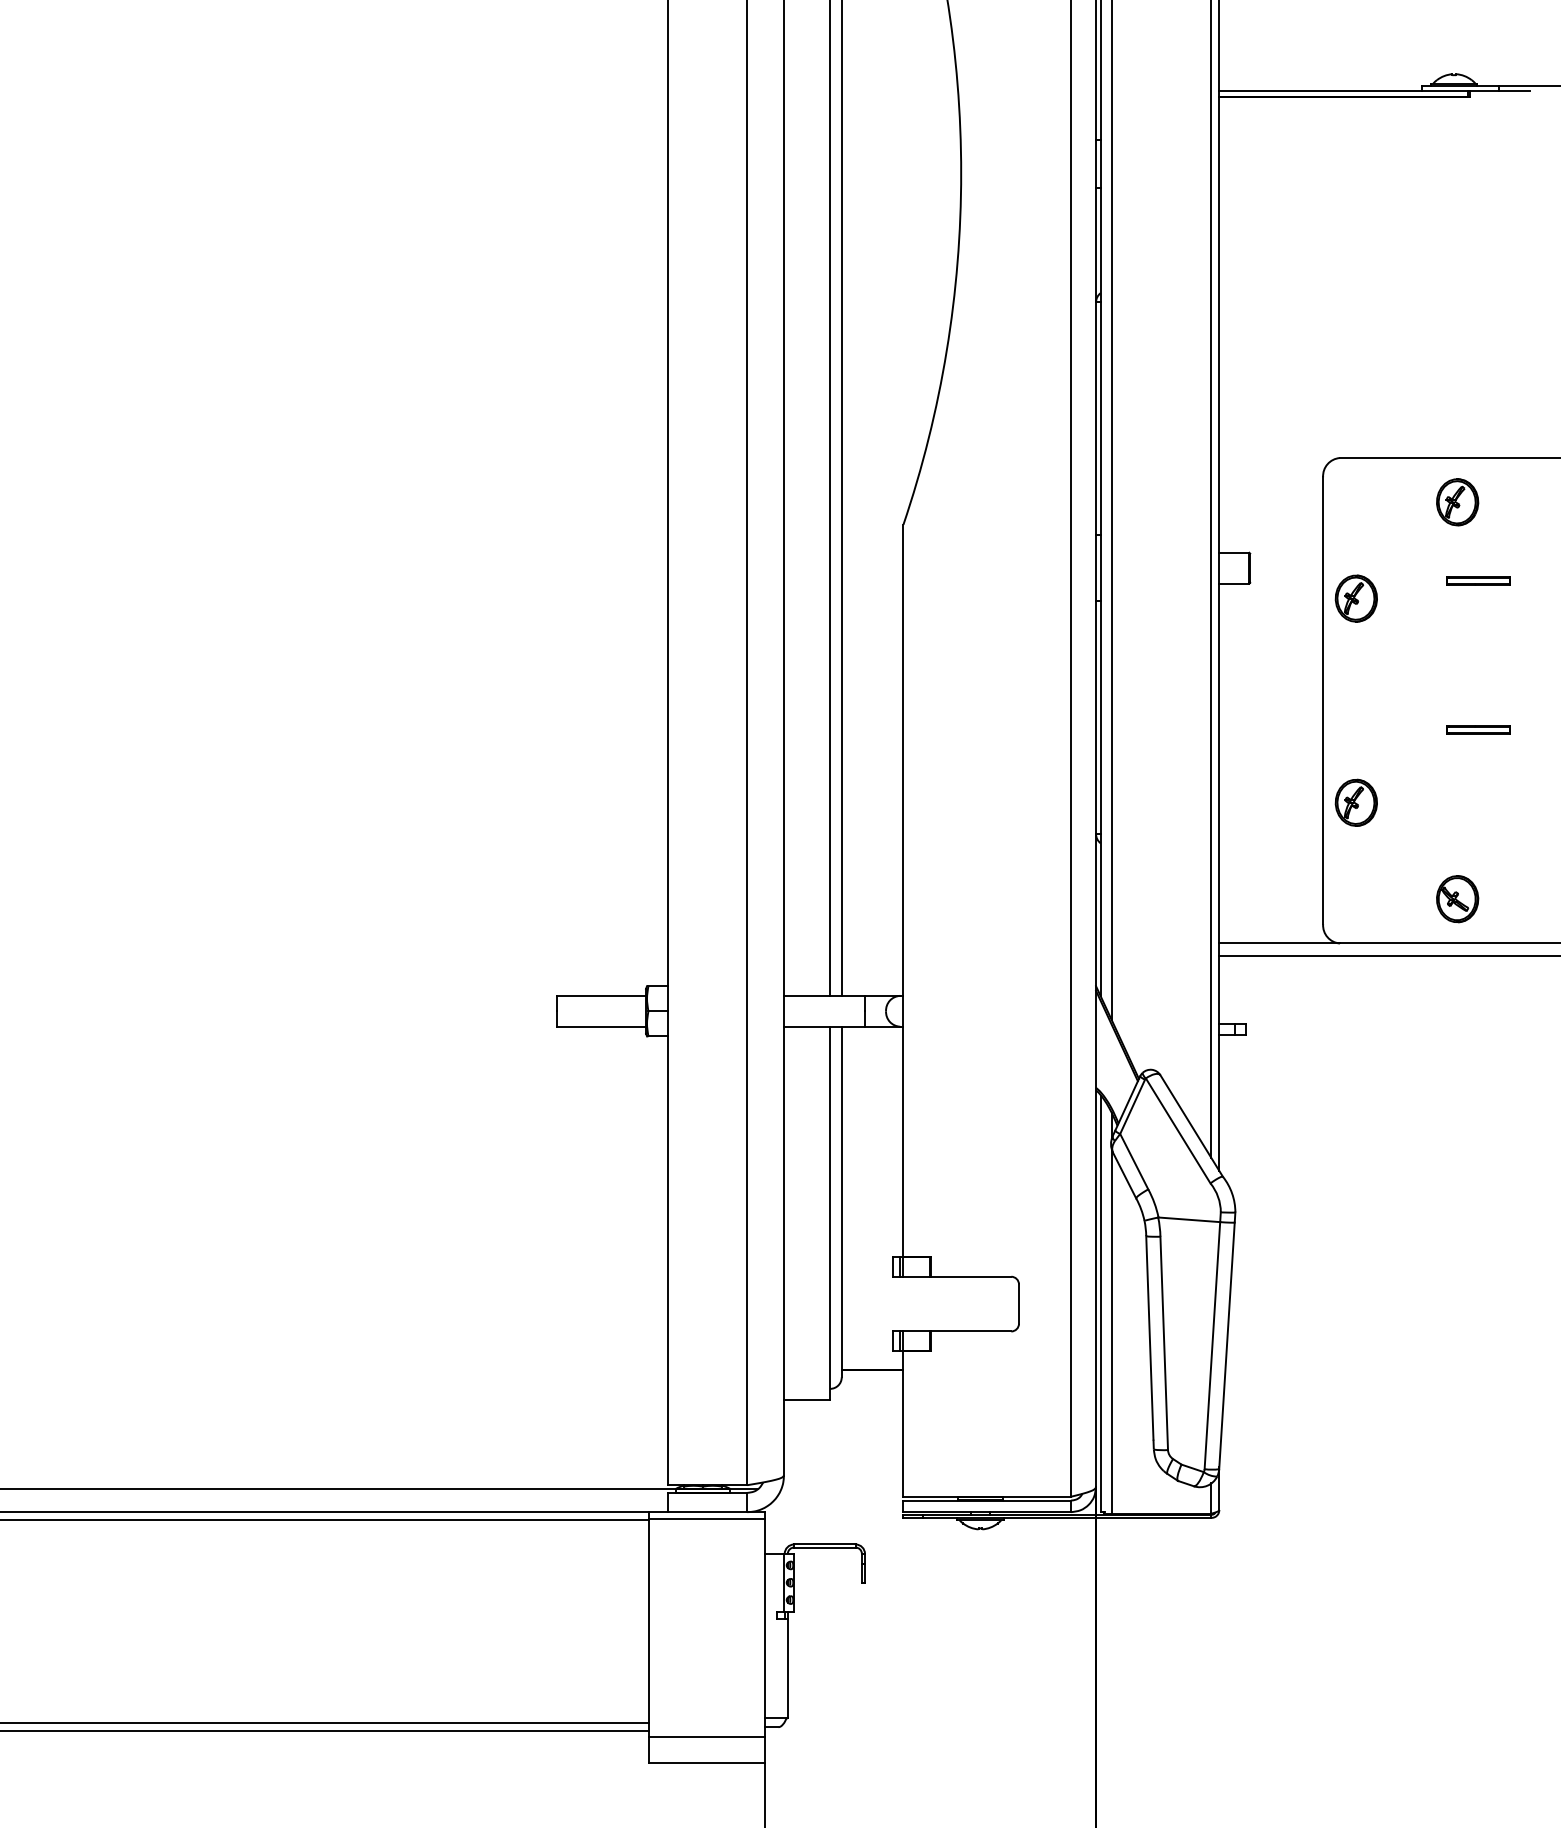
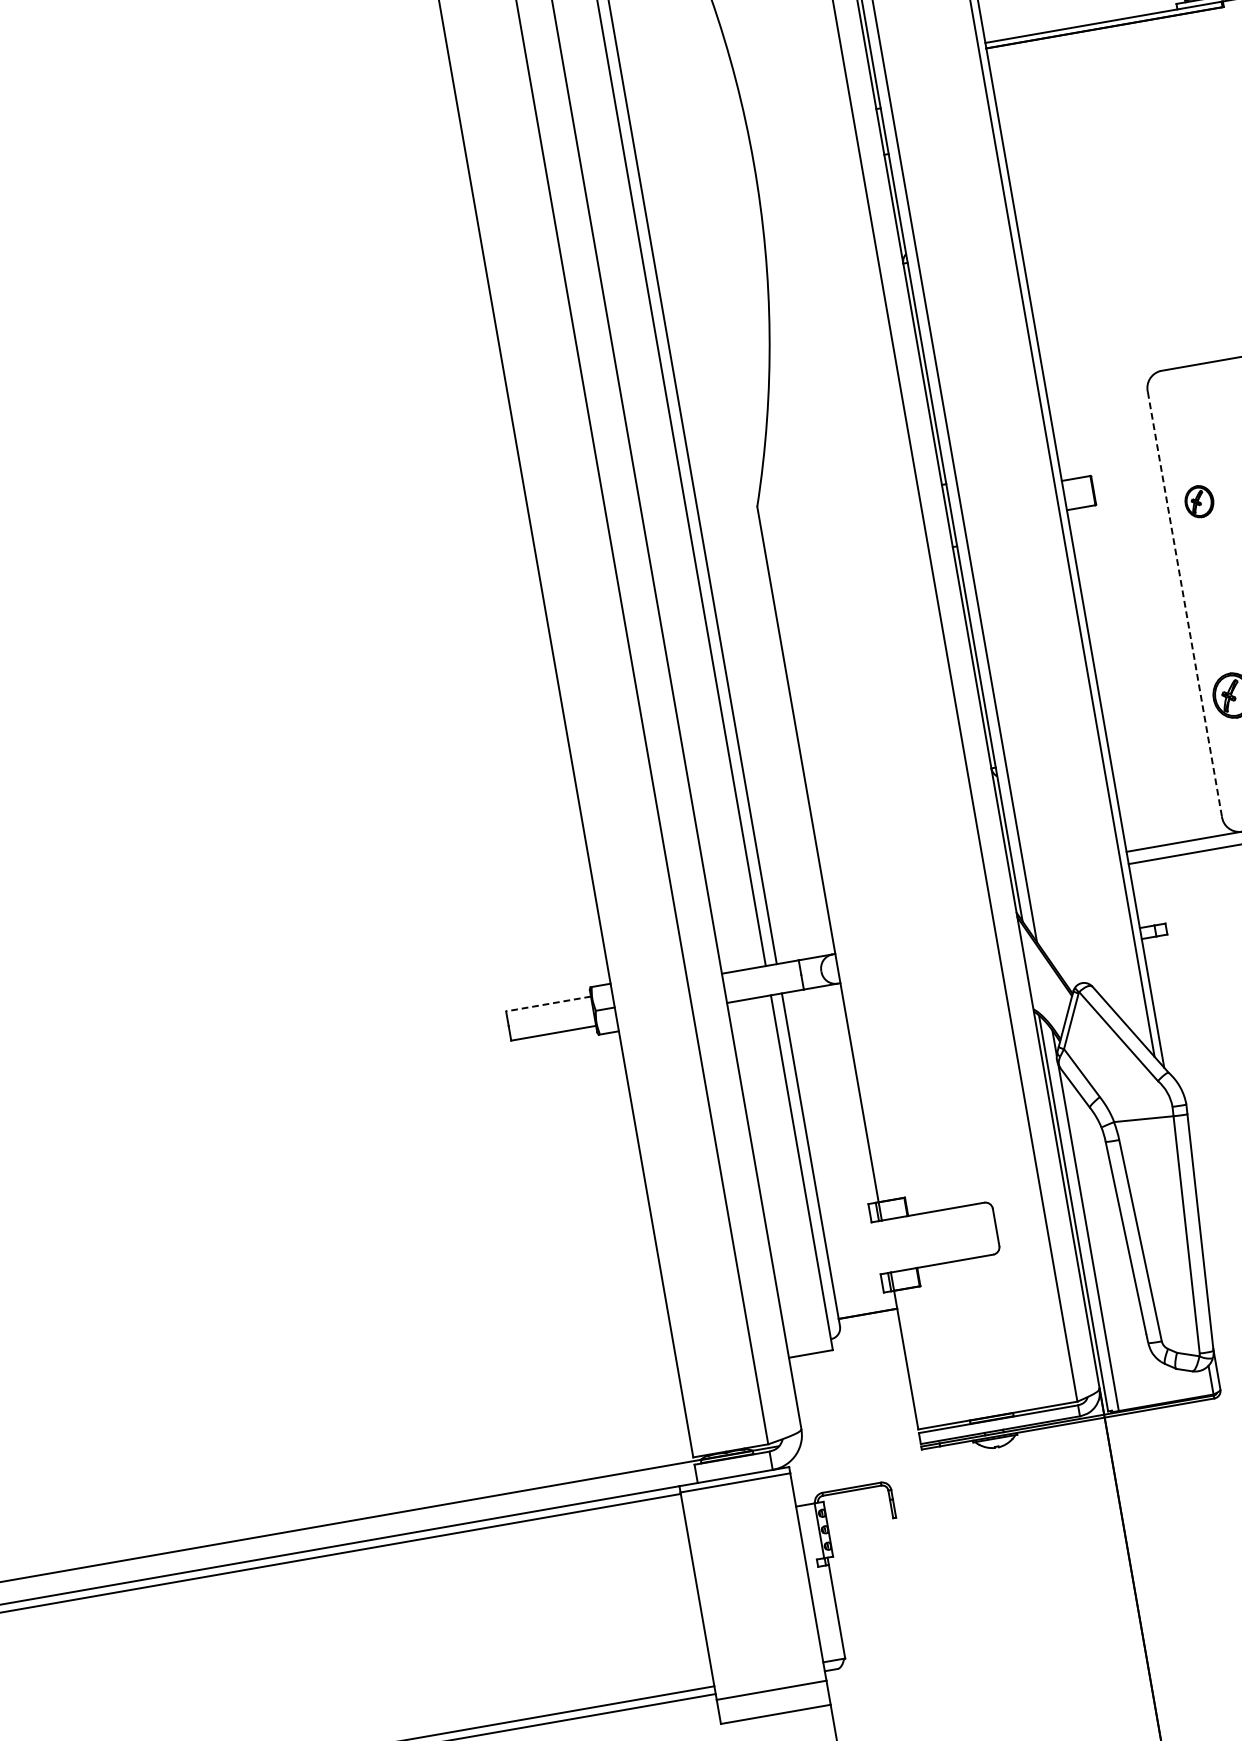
part: (1355, 598) -> (1198, 501), size x0.7
line: (1323, 701) -> (1185, 604), solid -> dashed
line: (601, 995) -> (548, 1003), solid -> dashed

